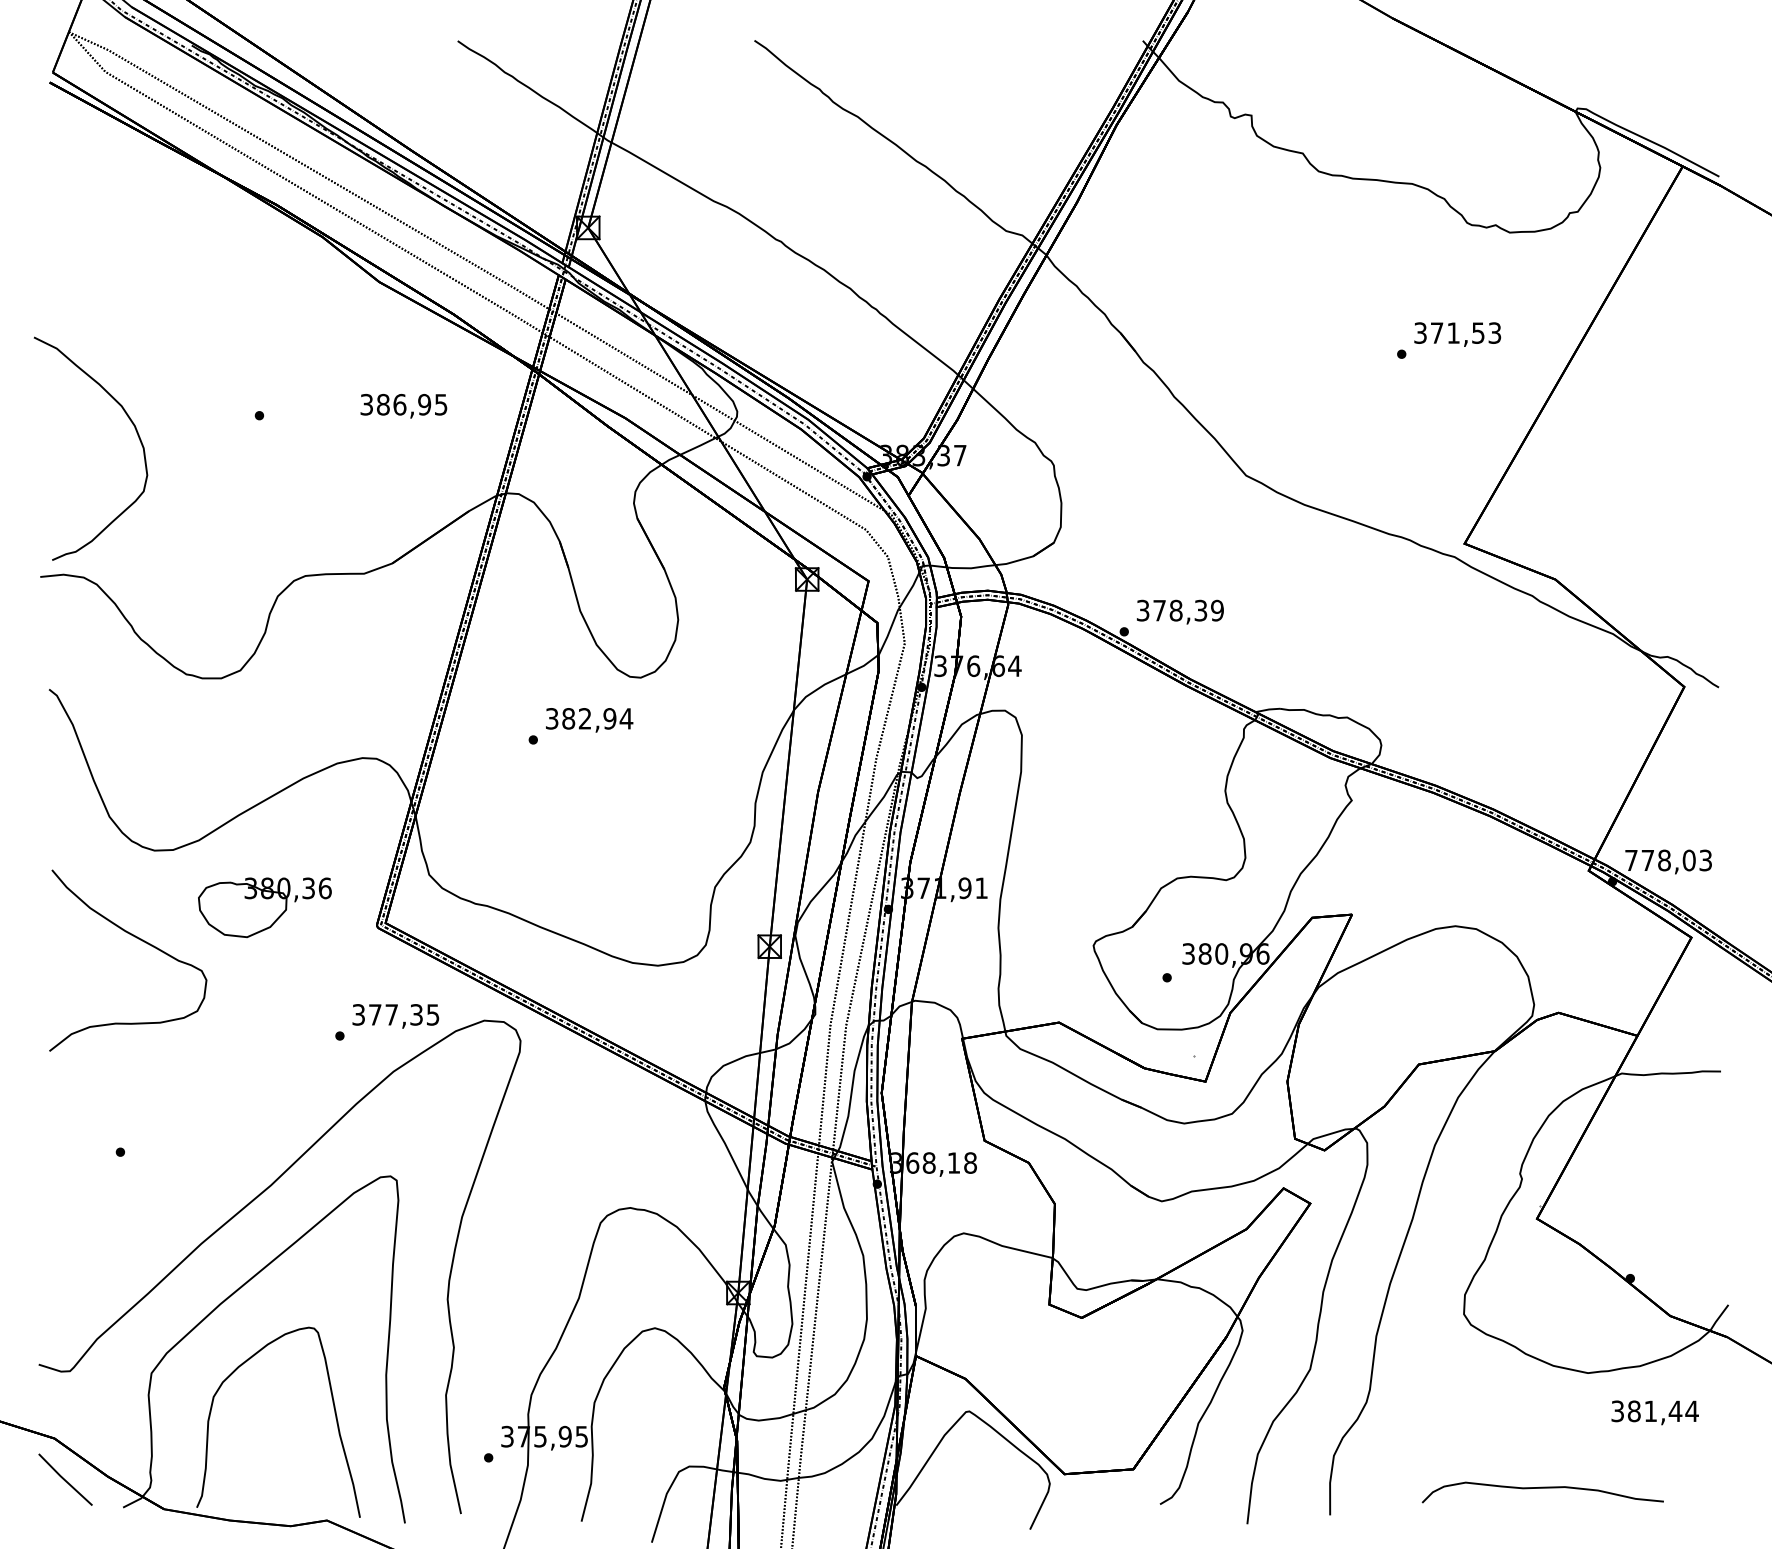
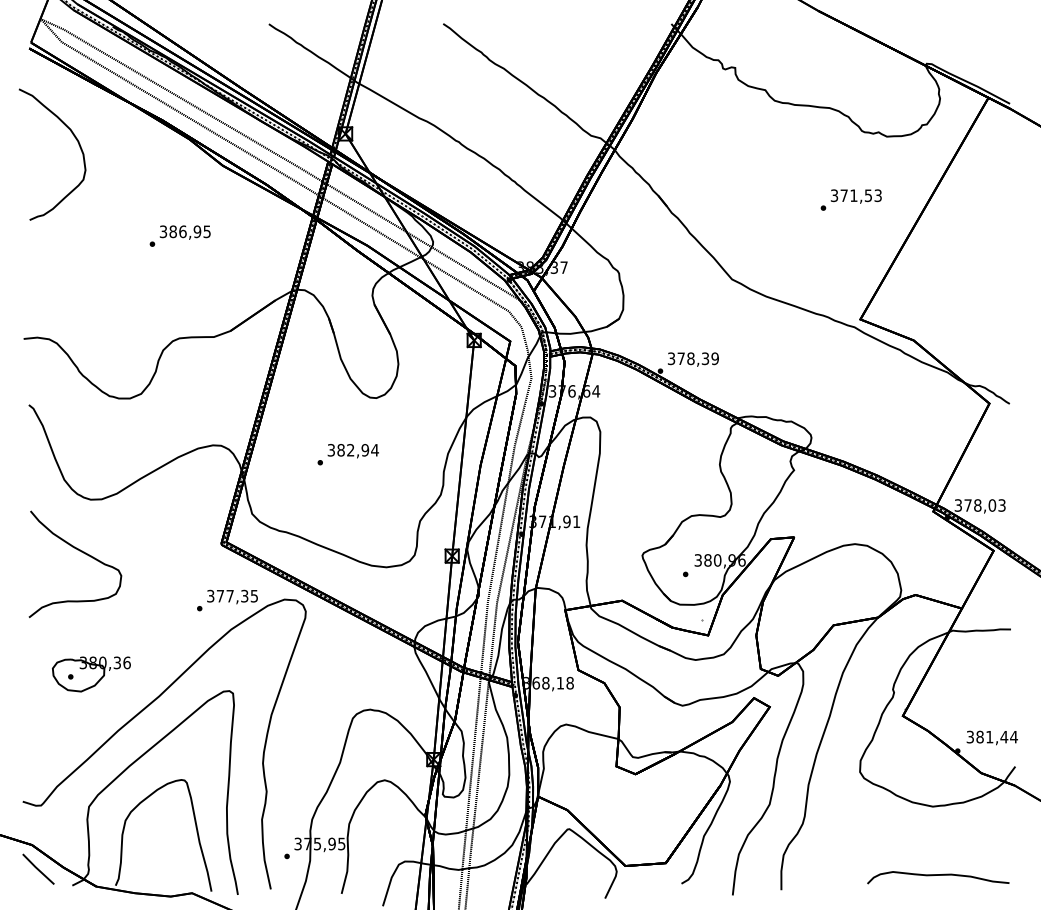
text: (402, 405) -> (184, 232), moved
curve: (130, 422) -> (75, 139), moved
text: (579, 725) -> (347, 454), moved
text: (1629, 860) -> (957, 505), 778,03 -> 378,03
part: (264, 908) -> (91, 674), moved
text: (1653, 1412) -> (991, 737), moved
curve: (1543, 1488) -> (938, 875), moved

